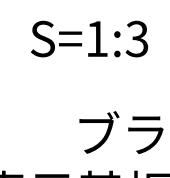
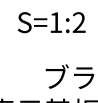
text: (136, 38) -> (78, 22), S=1:3 -> S=1:2

